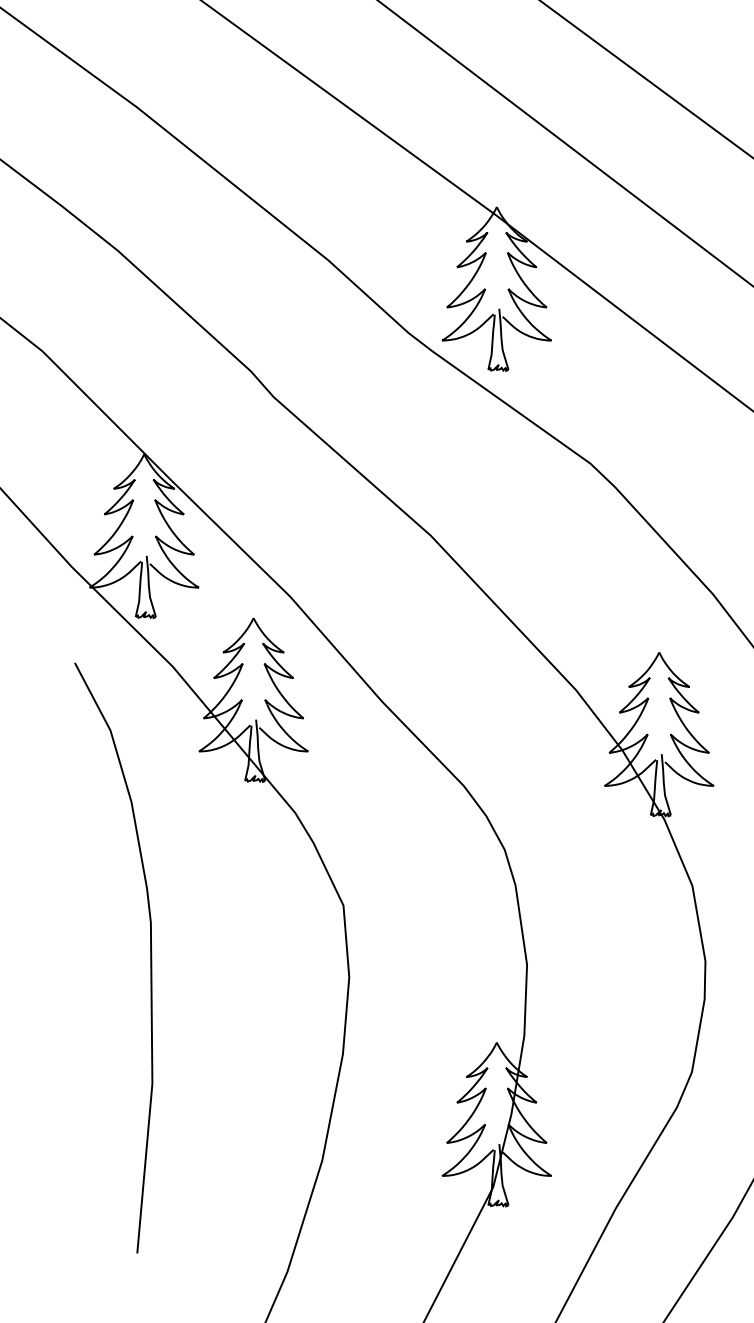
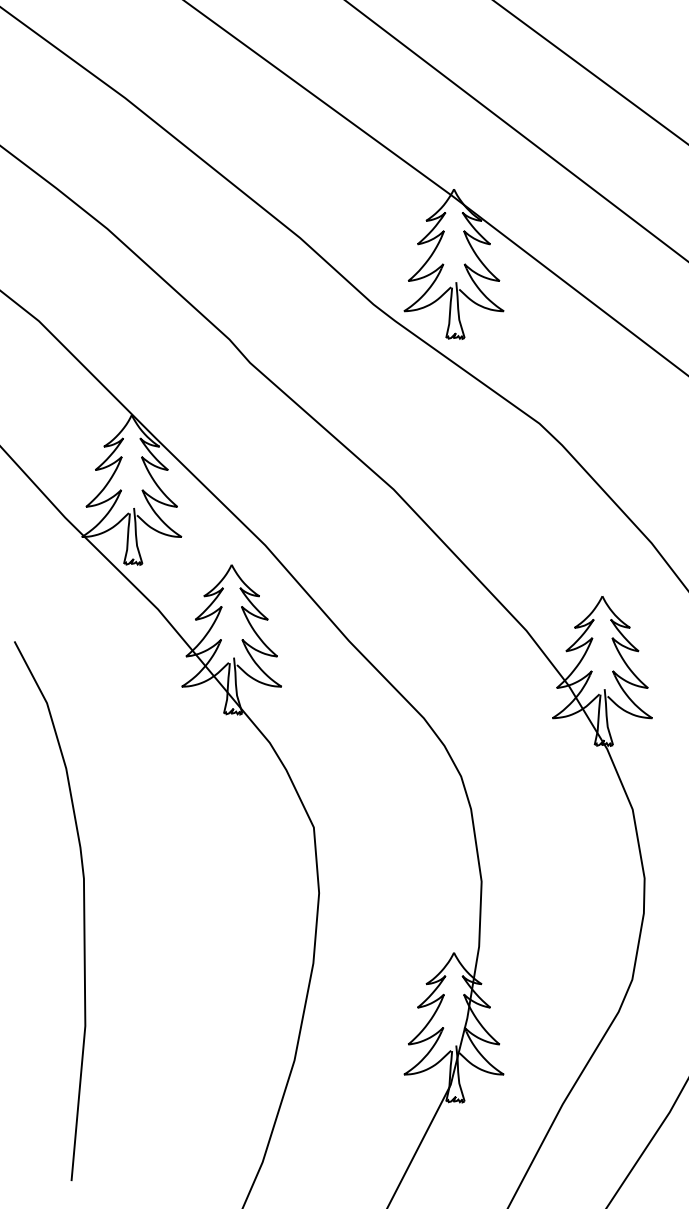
curve: (150, 957) -> (83, 910), moved

